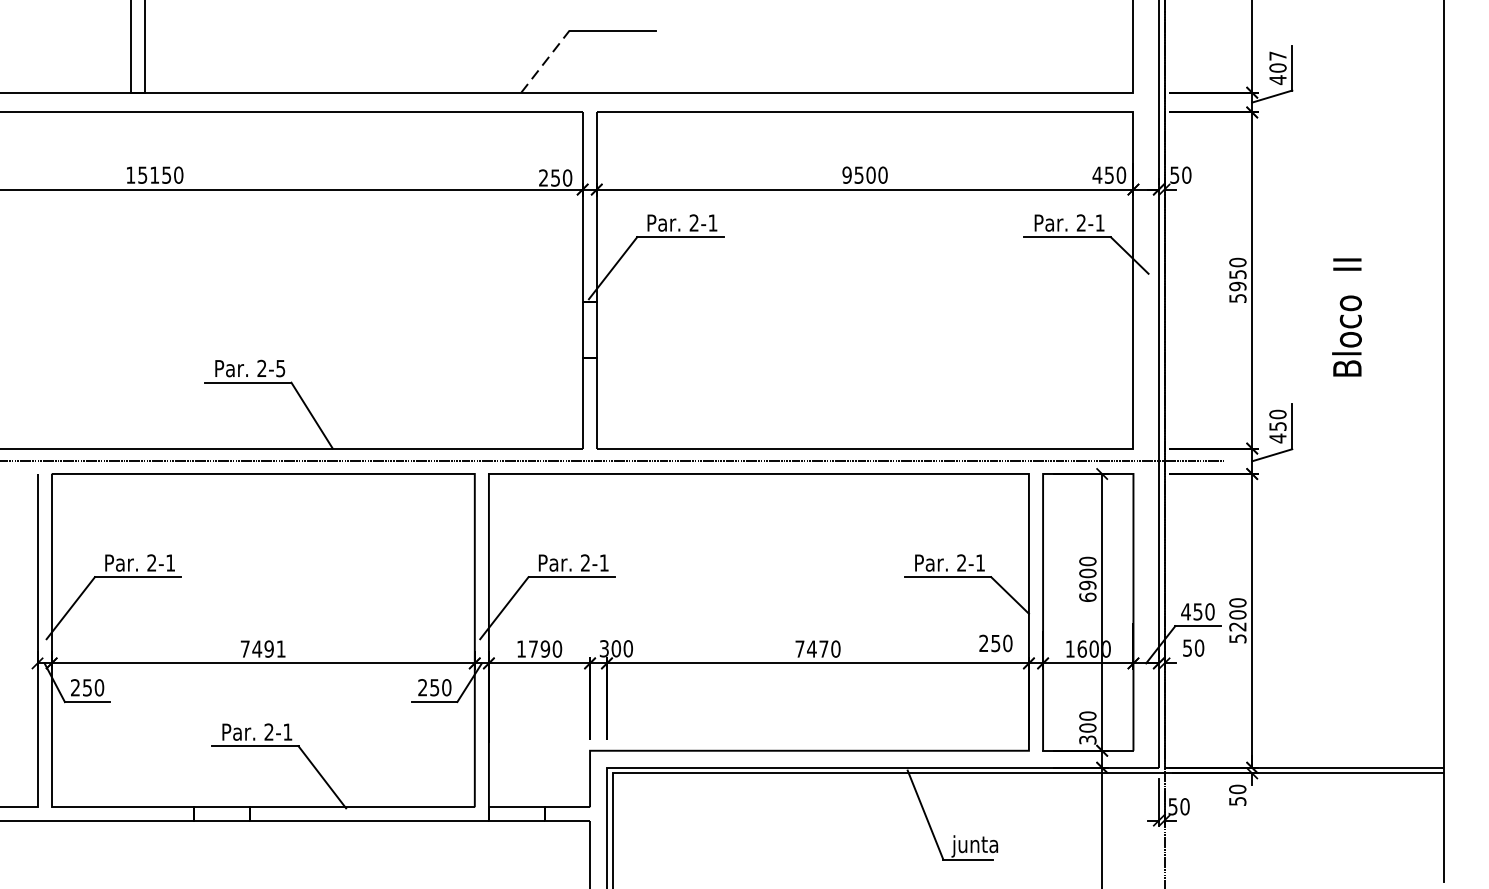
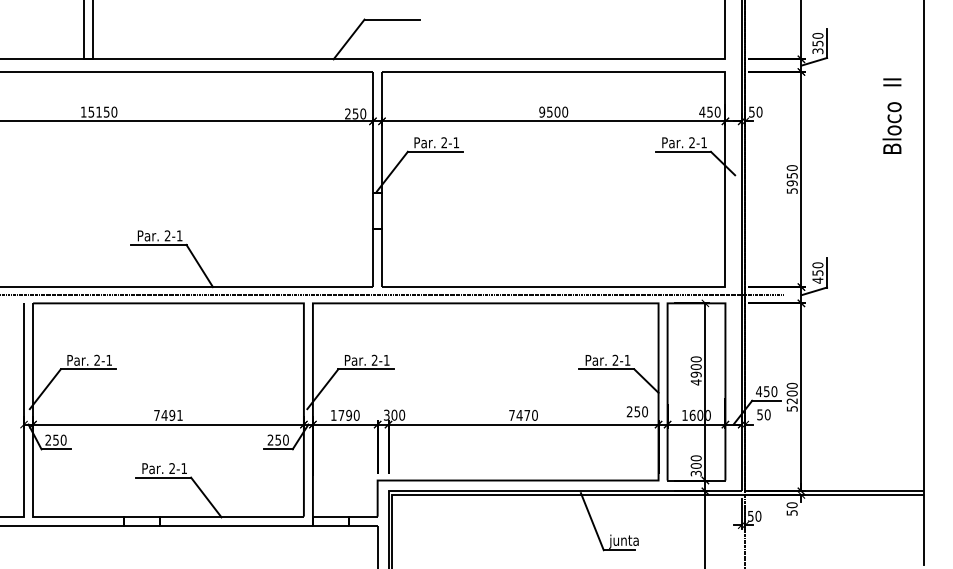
line: (546, 61) -> (349, 39), dashed -> solid
text: (1277, 67) -> (817, 43), 407 -> 350
text: (1346, 316) -> (891, 115), moved
text: (280, 367) -> (179, 235), 2-5 -> 2-1
text: (1086, 597) -> (695, 382), 6900 -> 4900

